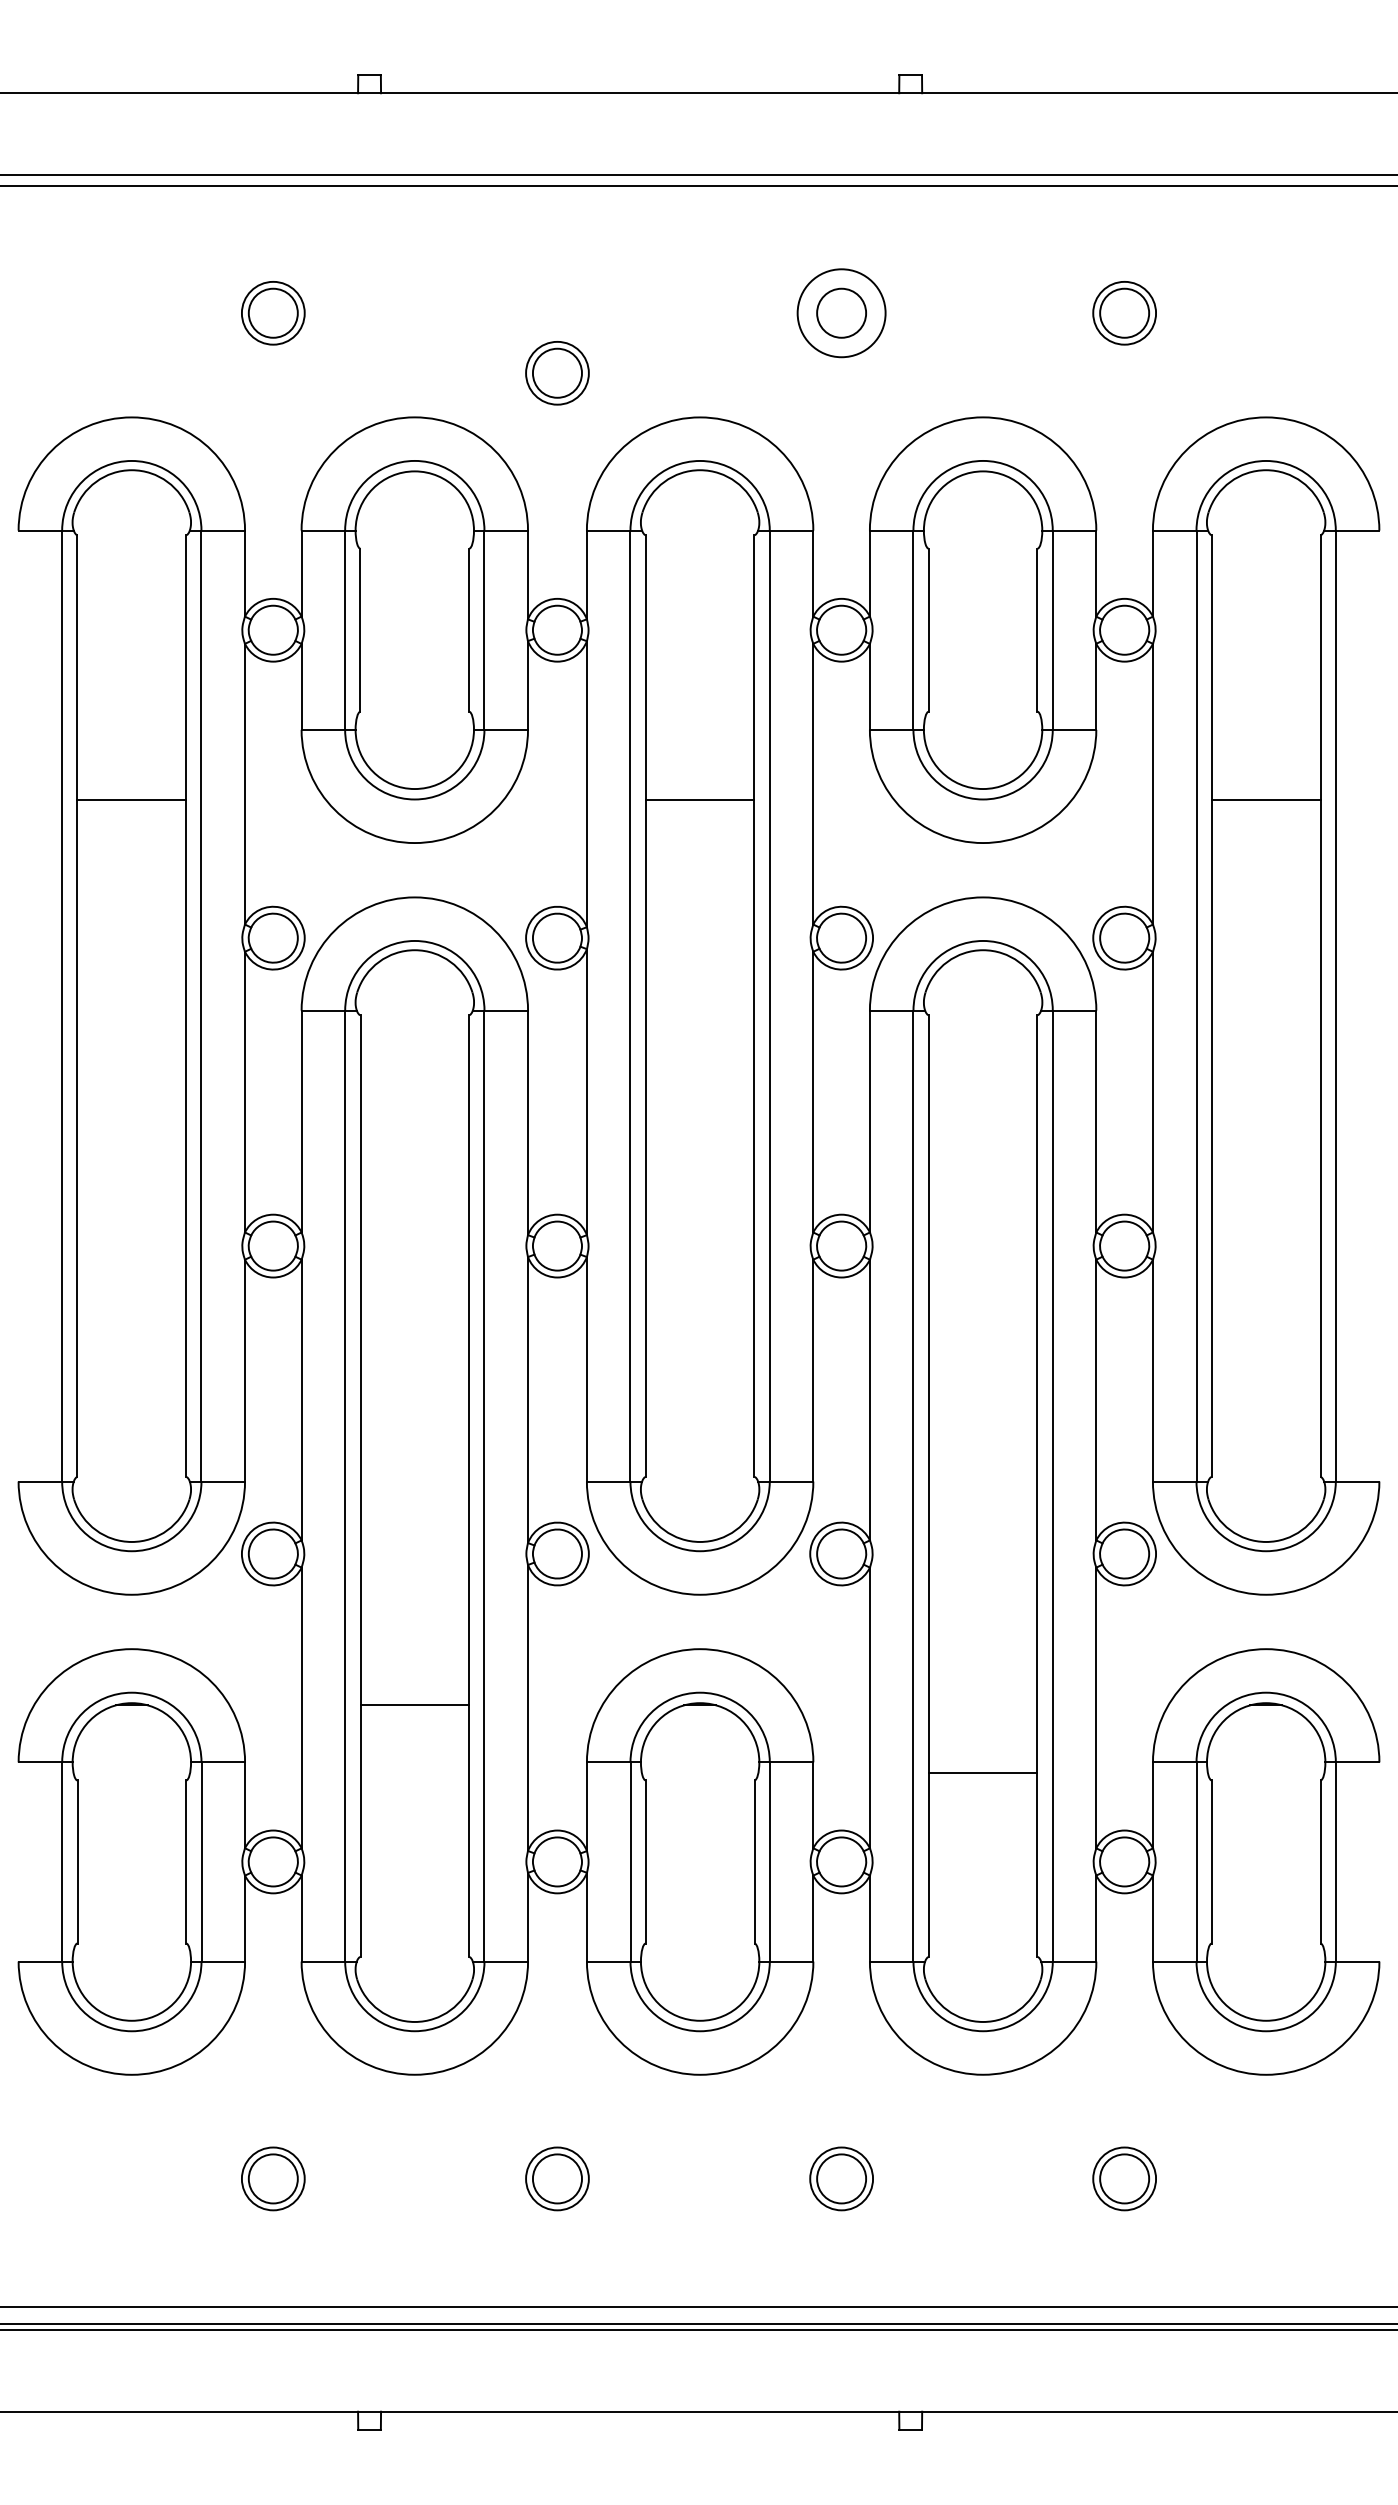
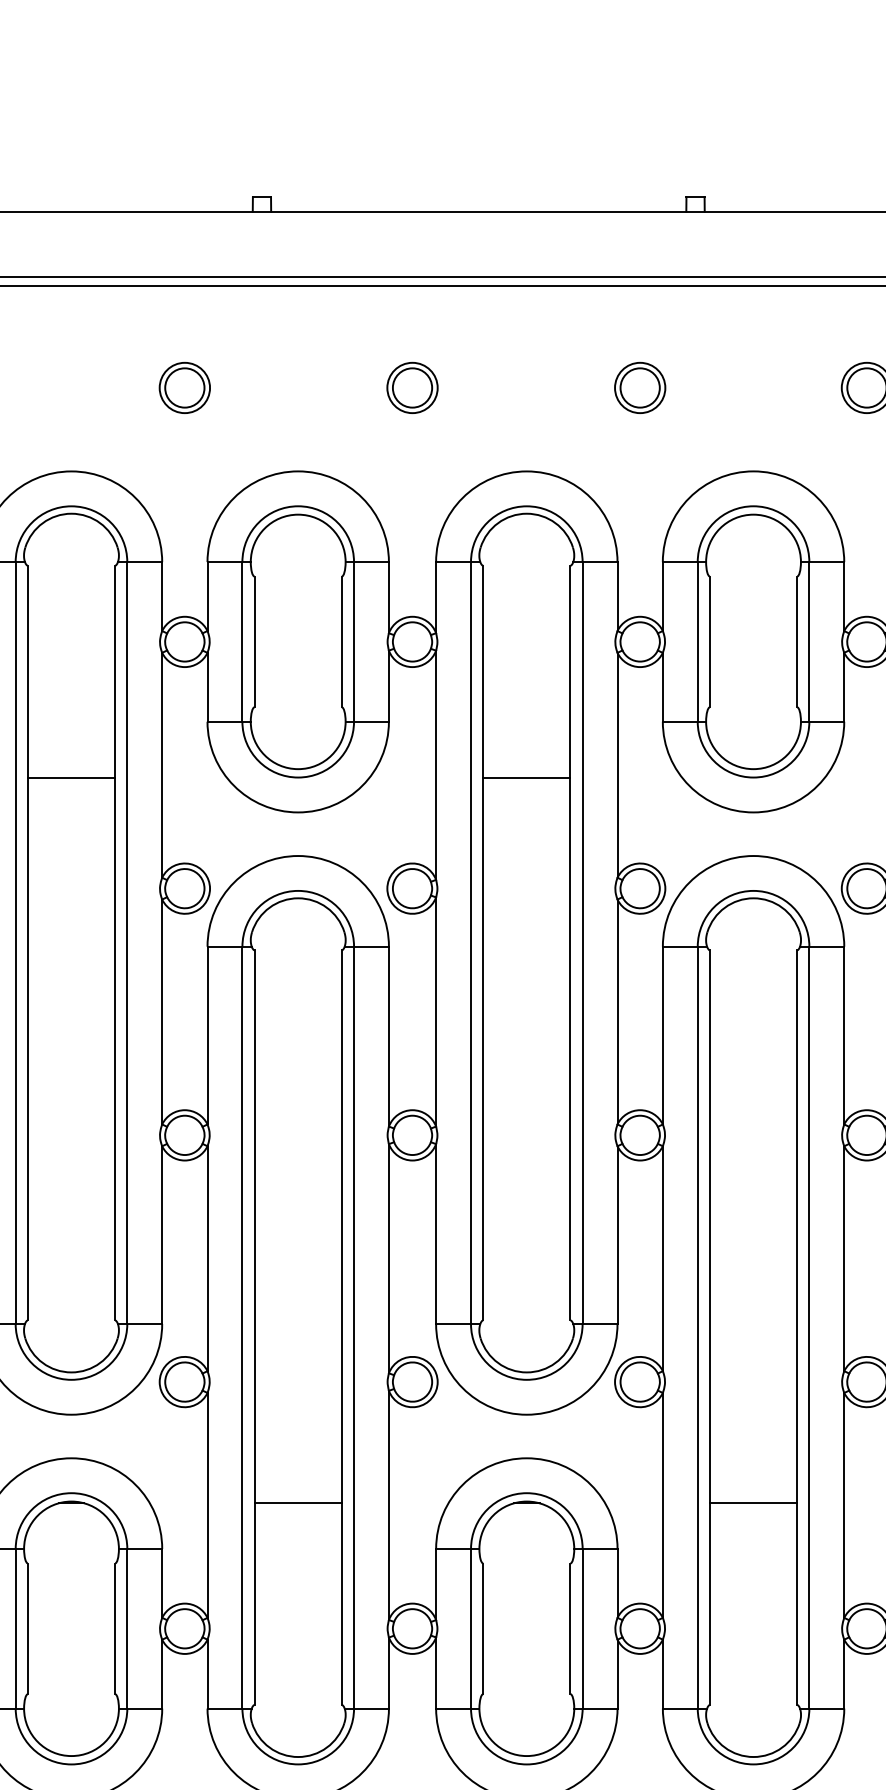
circle: (841, 312) -> (640, 387), size x0.71
part: (557, 373) -> (412, 388), moved
line: (982, 1773) -> (753, 1503), moved

